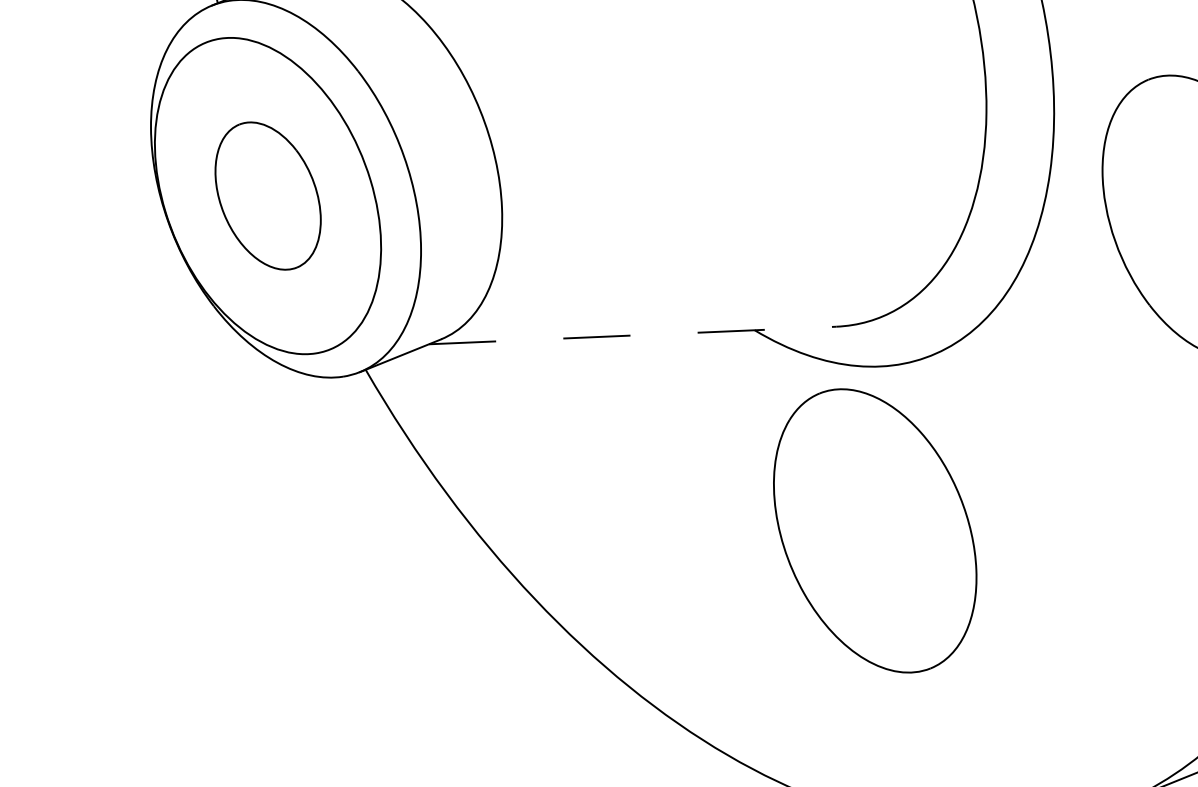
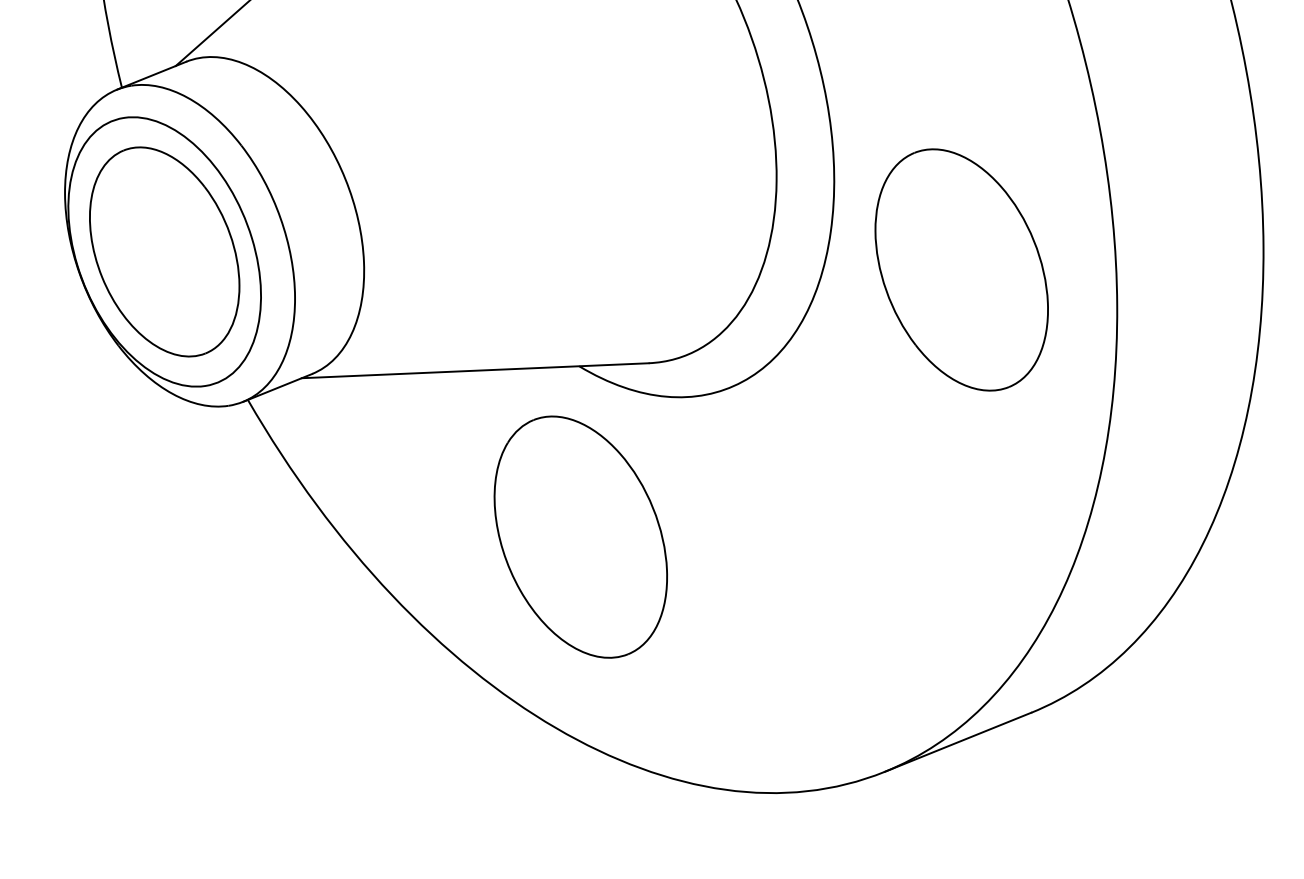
part: (267, 195) -> (164, 251), size x1.67
line: (632, 335) -> (475, 370), dashed -> solid
part: (874, 530) -> (580, 536), moved

